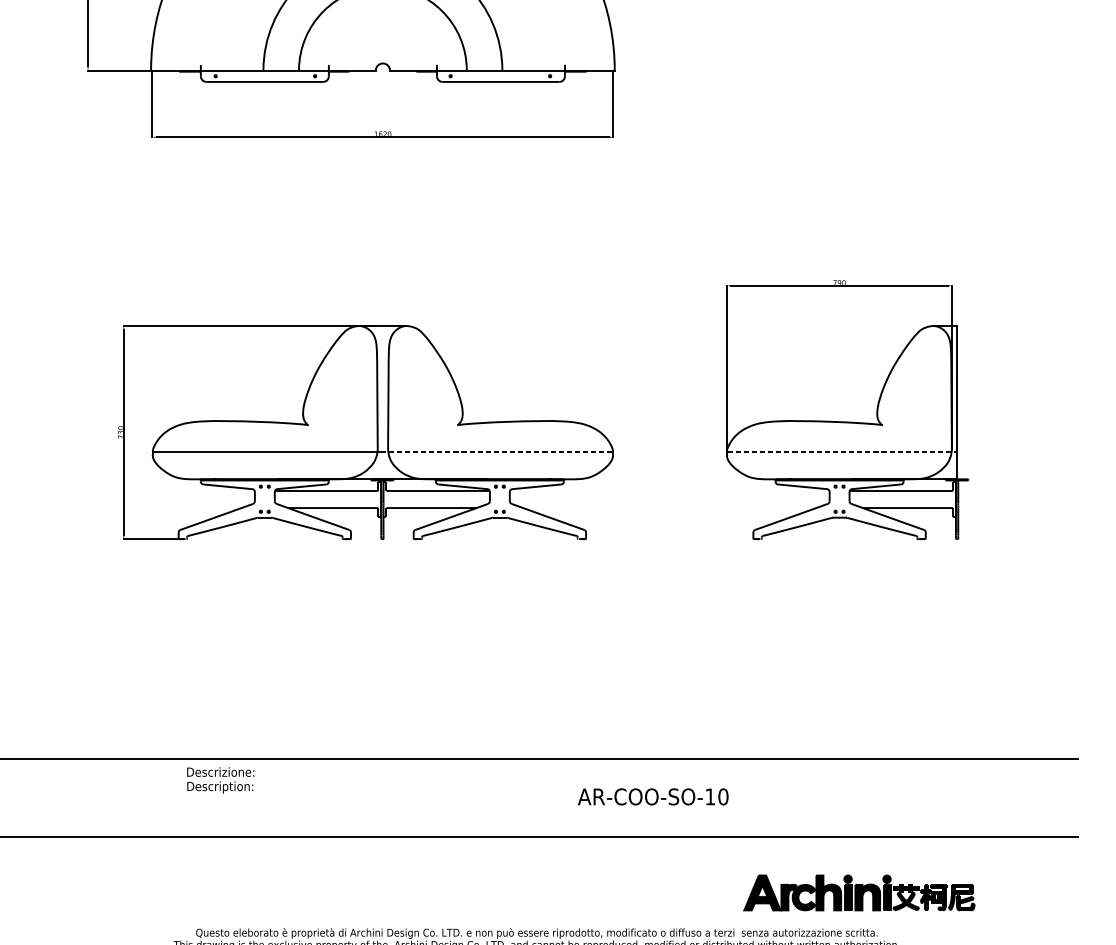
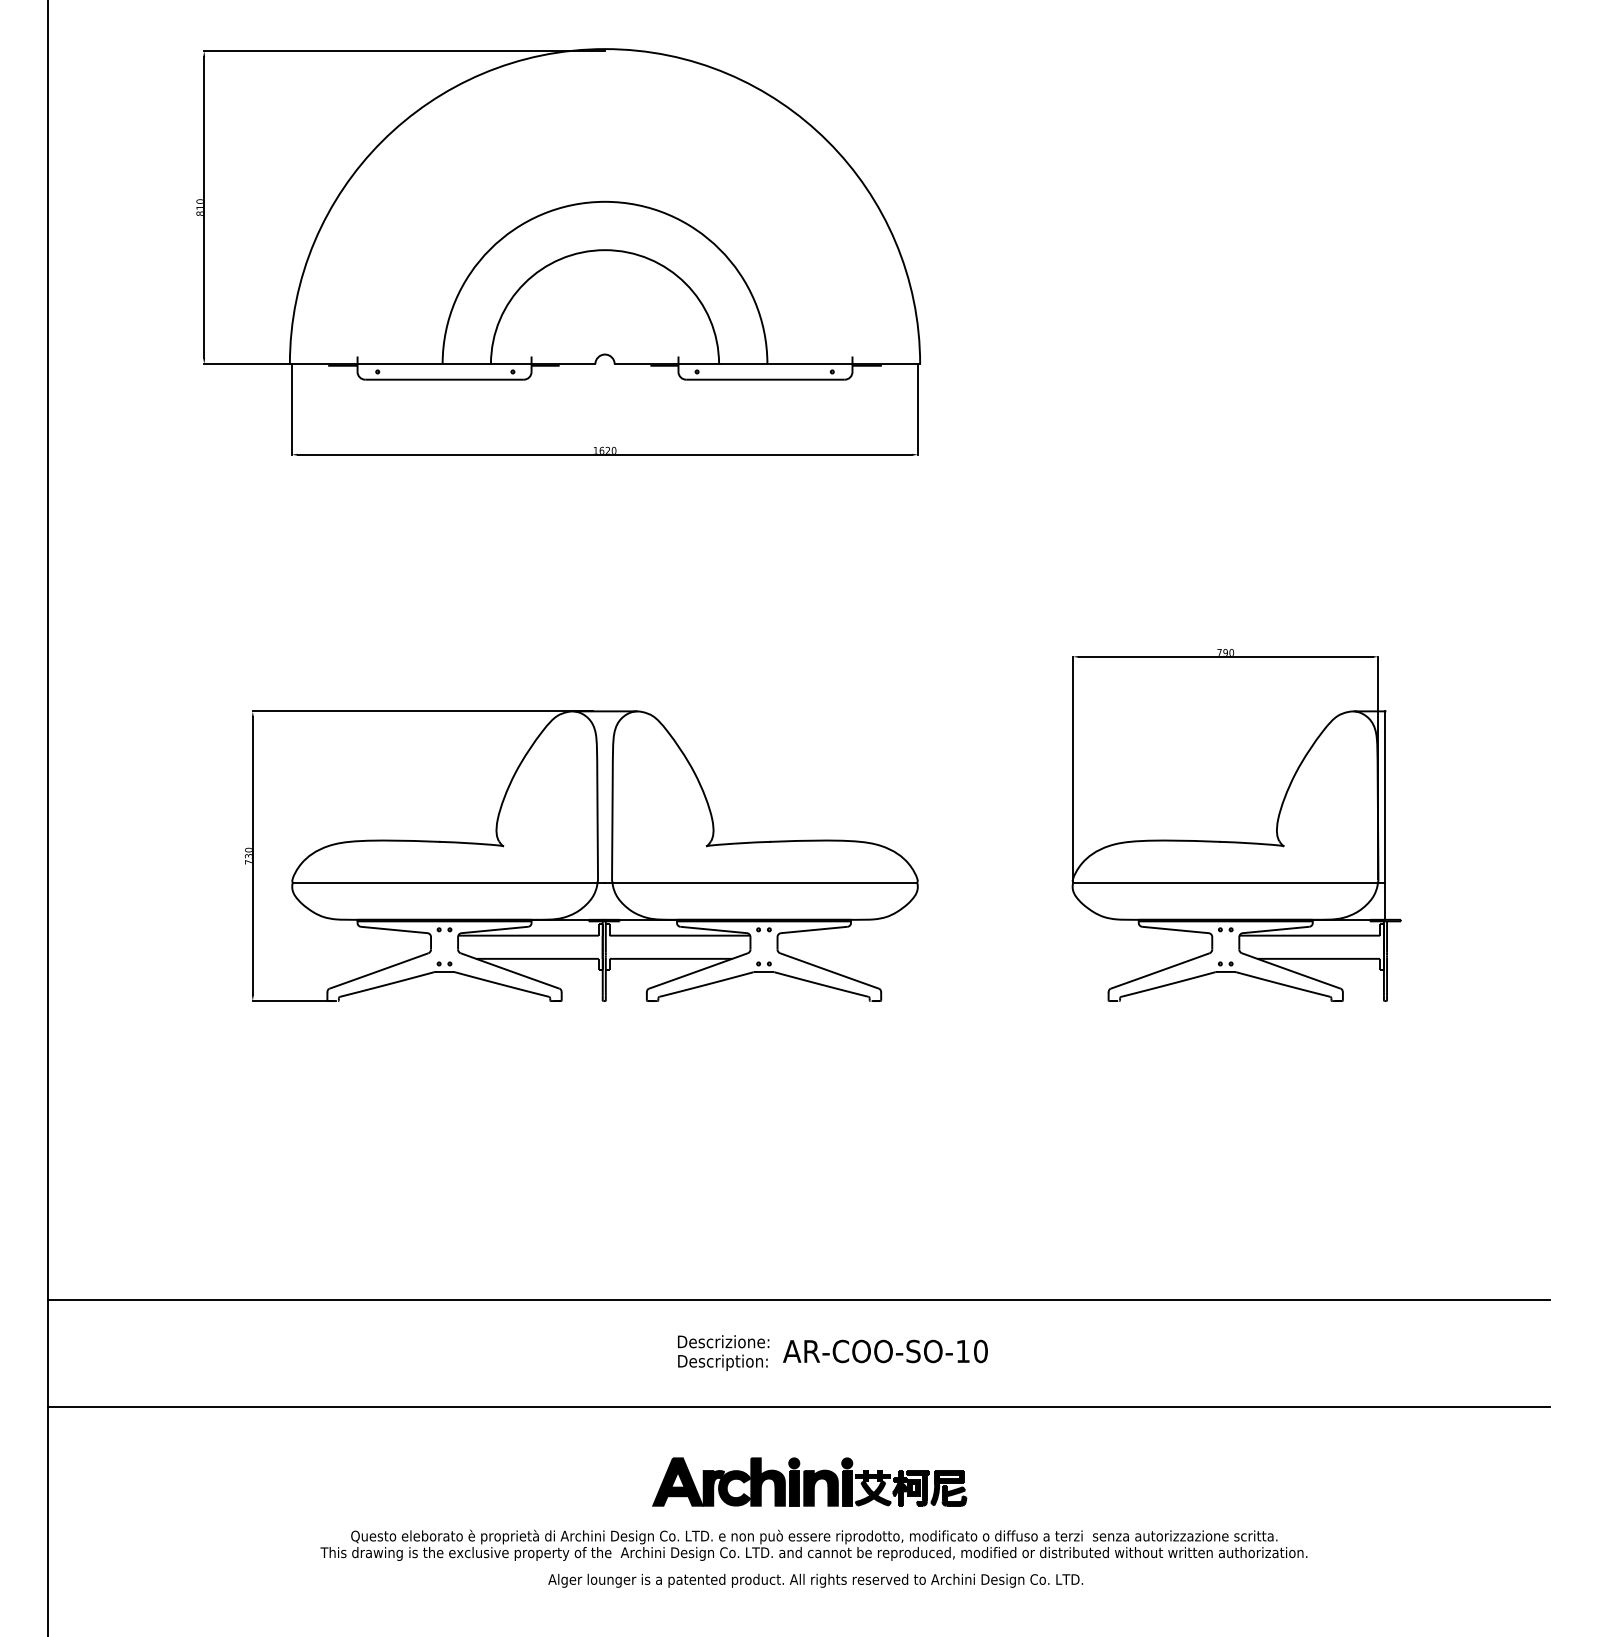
line: (497, 452) -> (760, 883), dashed -> solid
line: (842, 452) -> (1229, 883), dashed -> solid
text: (220, 780) -> (723, 1352), moved
text: (653, 796) -> (885, 1351), moved
part: (859, 892) -> (809, 1481), moved

